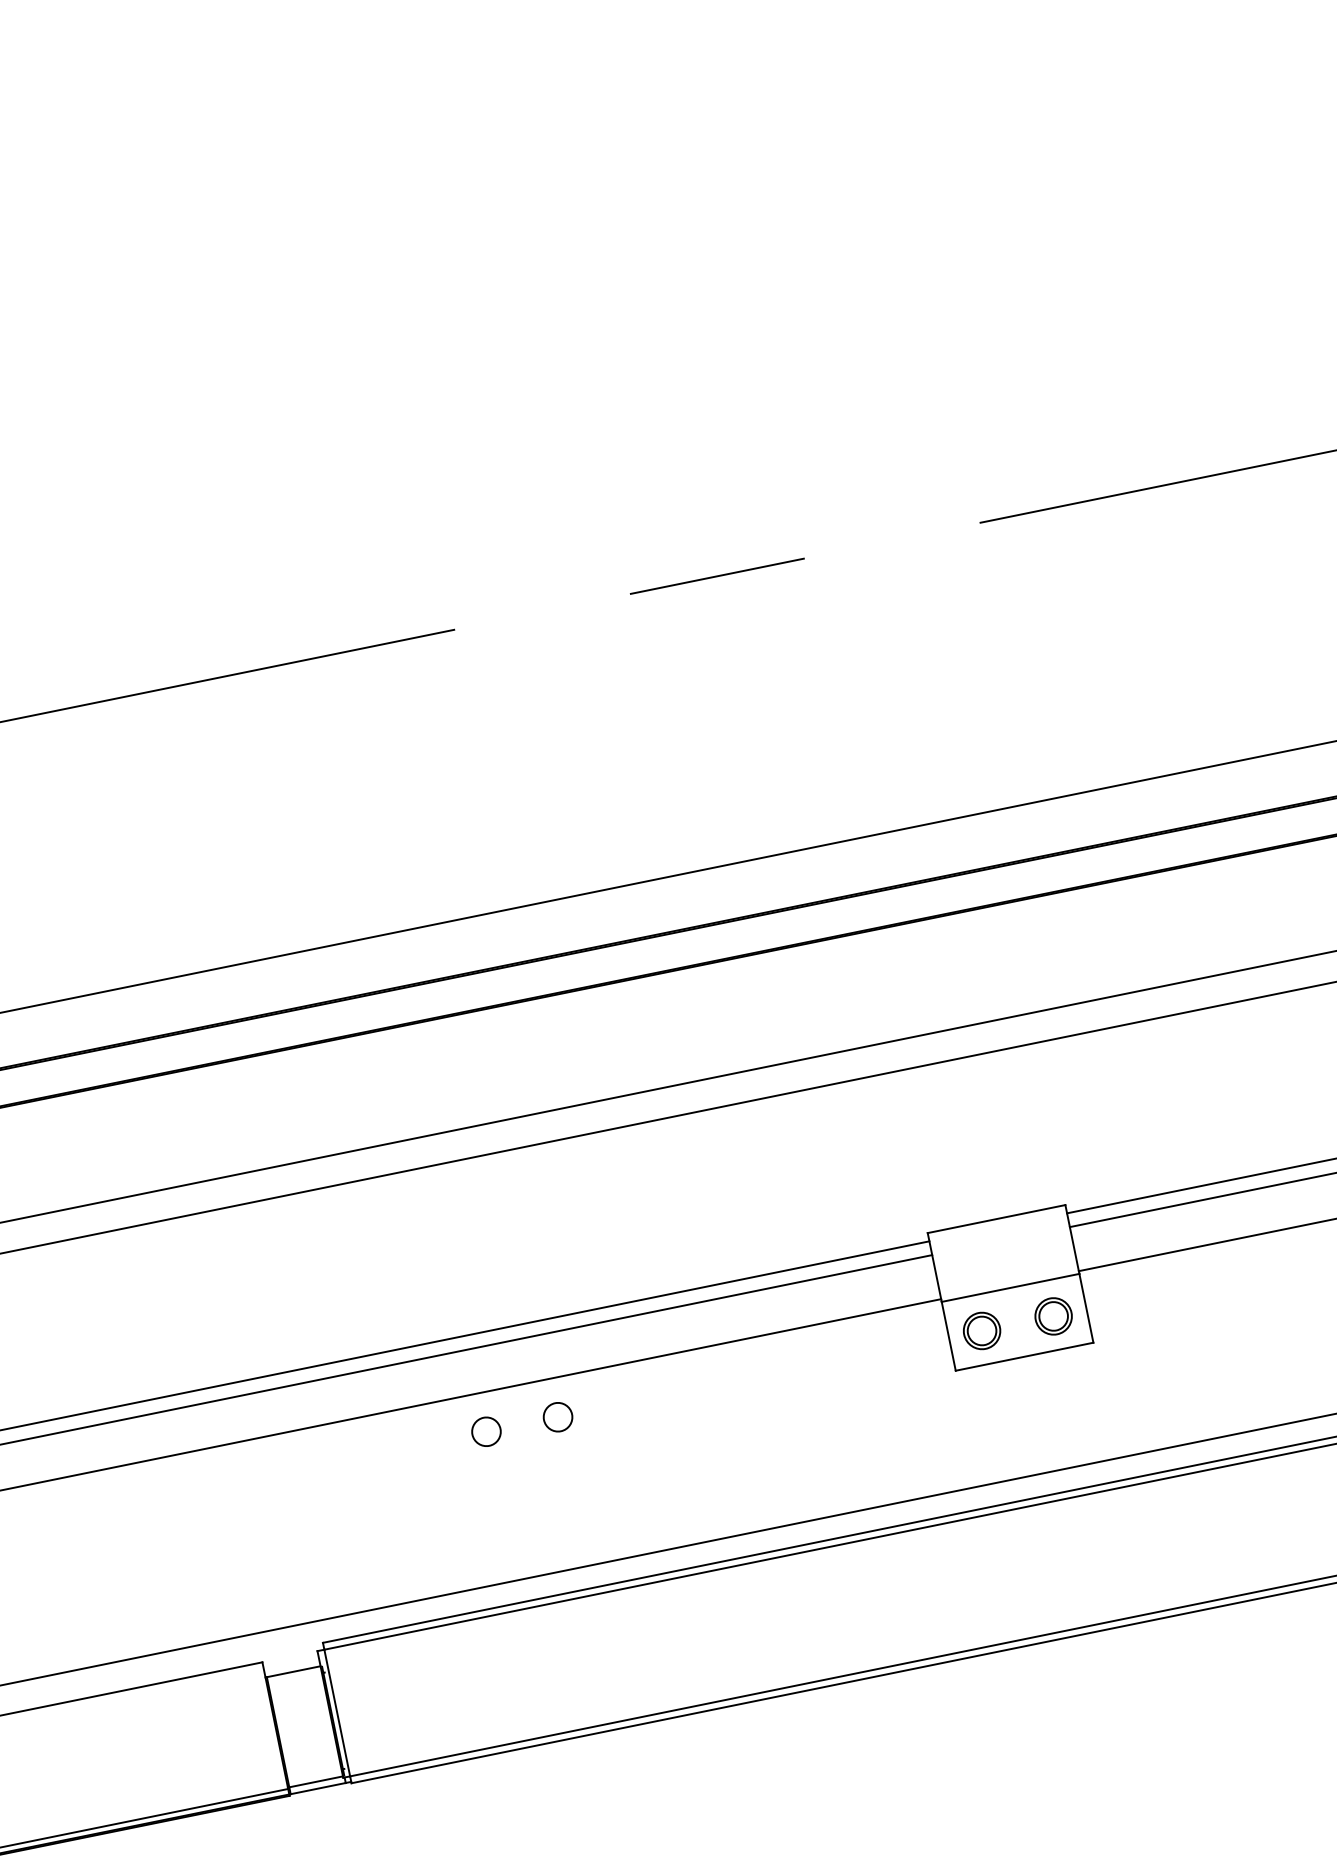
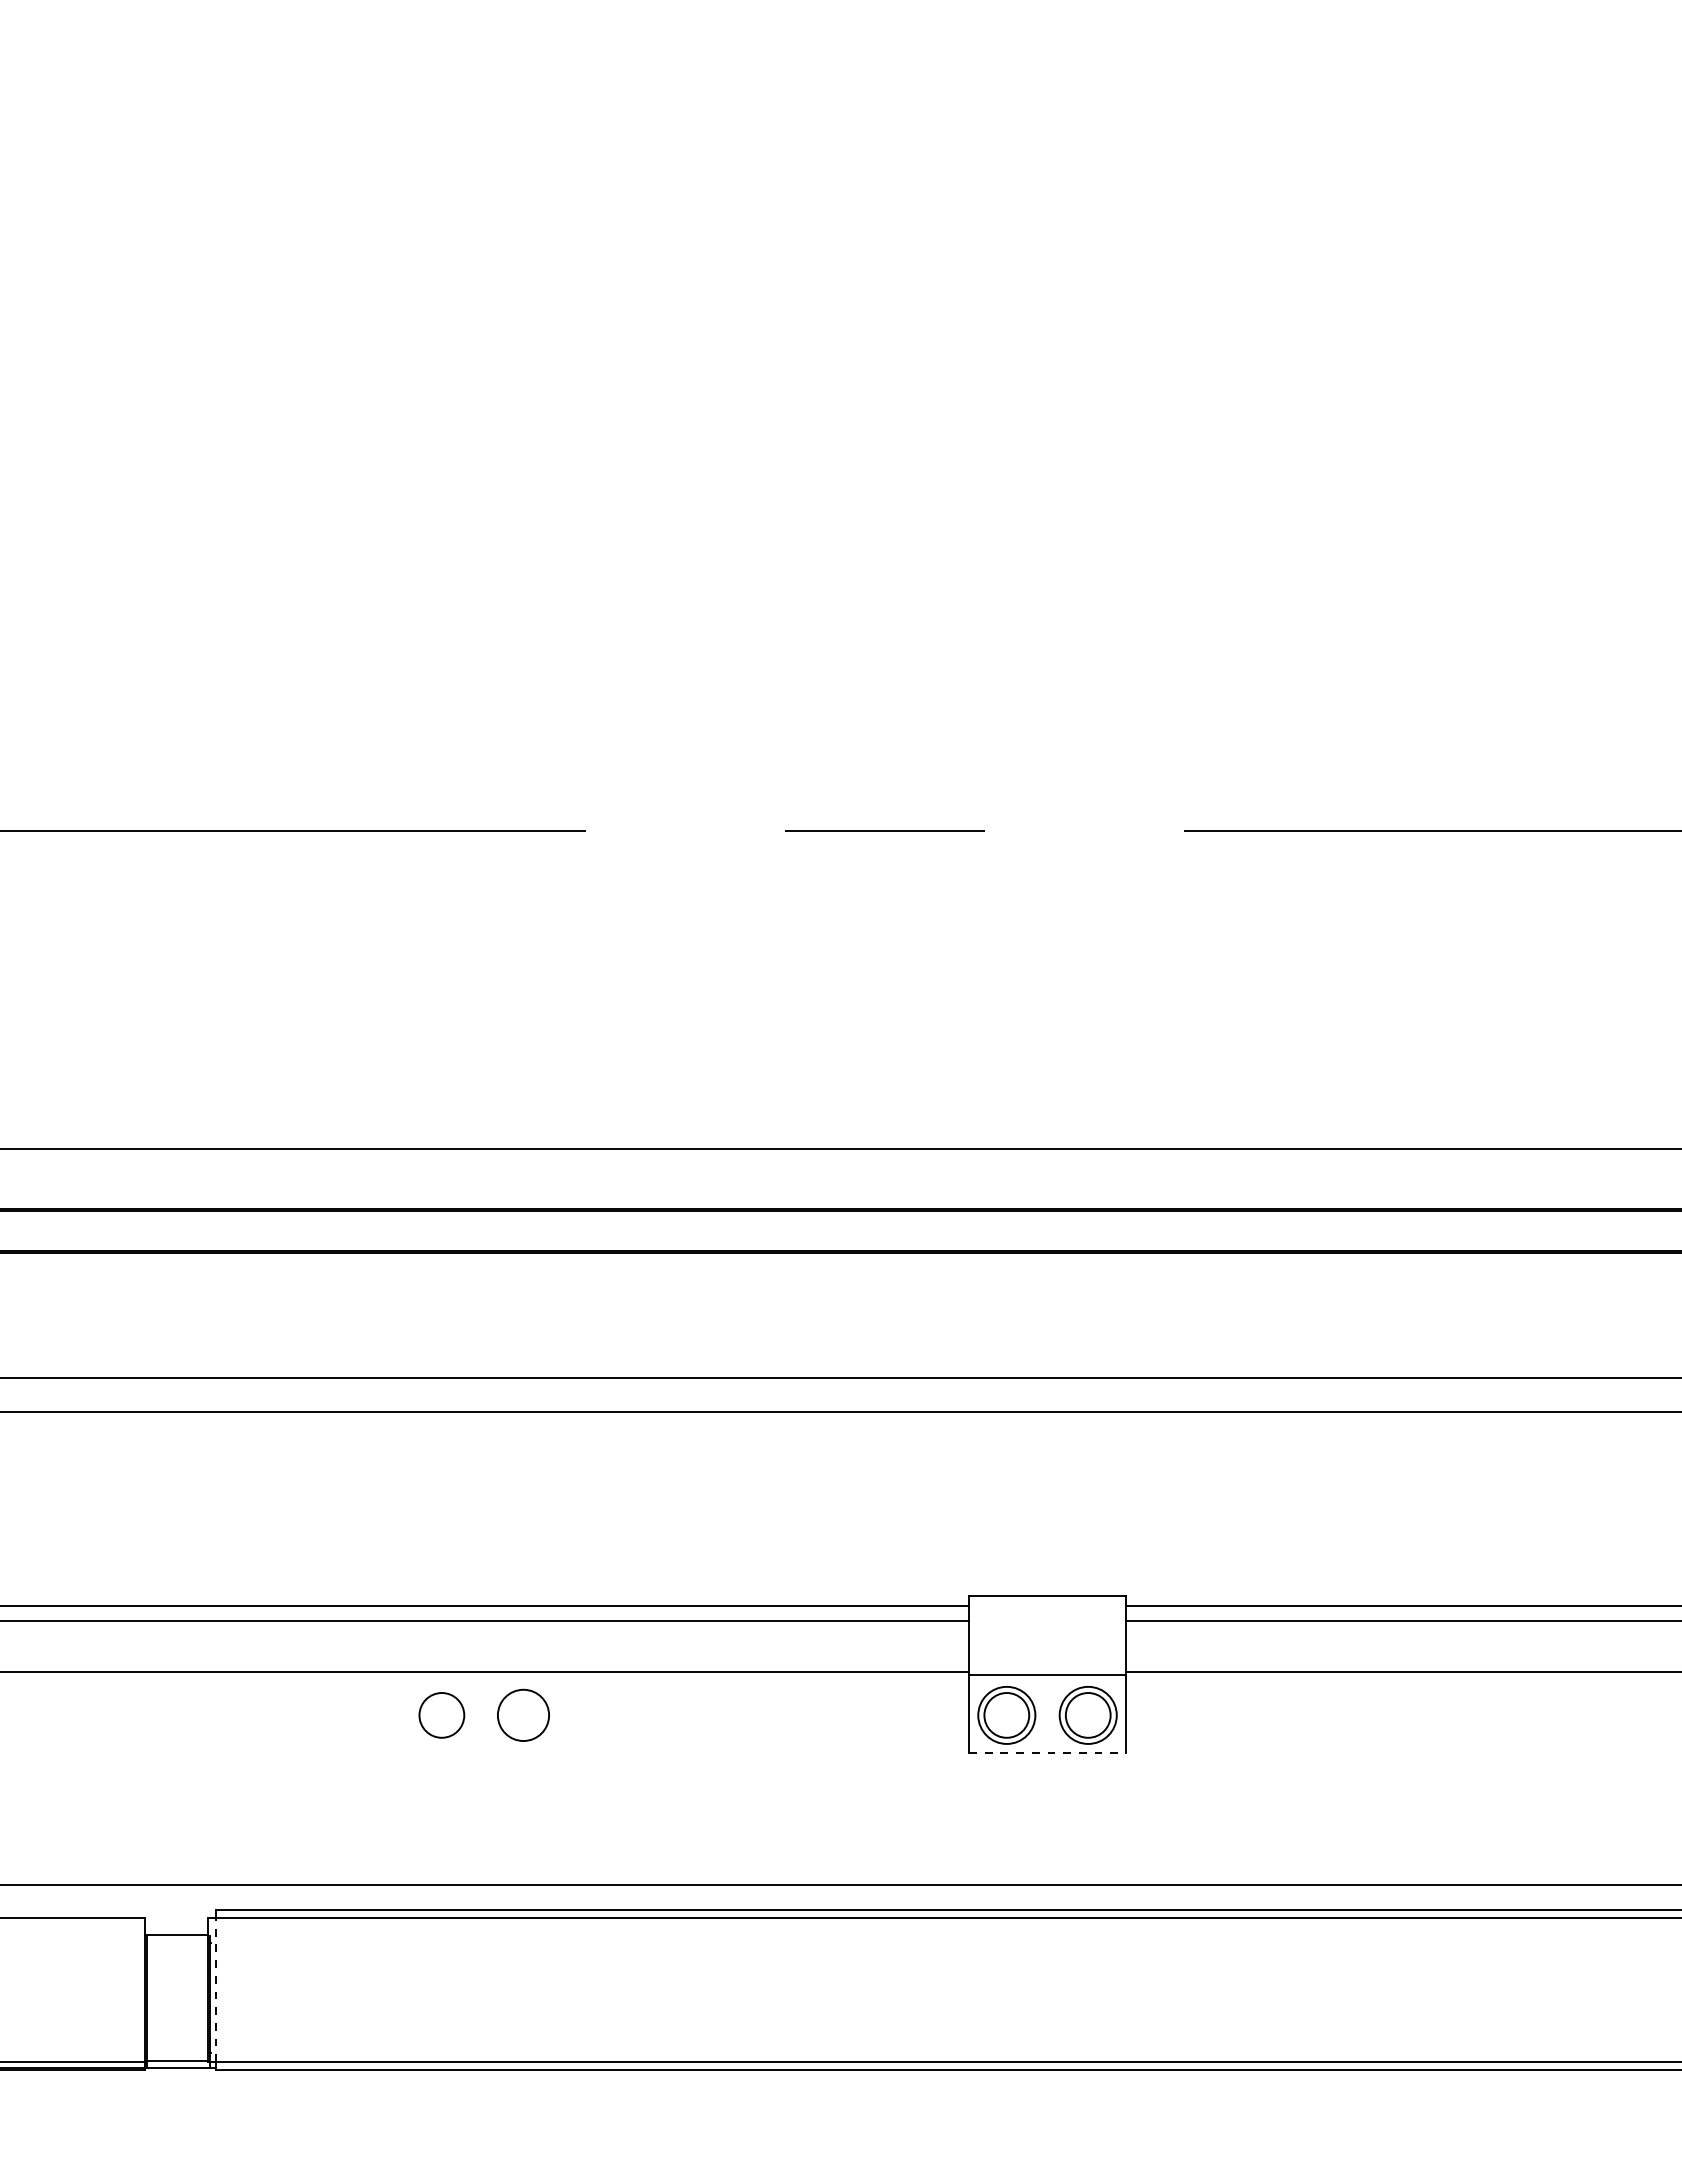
part: (1053, 1316) -> (1088, 1715), size x1.4
part: (981, 1331) -> (1006, 1715), size x1.4
line: (1025, 1356) -> (1048, 1753), solid -> dashed
circle: (558, 1417) -> (523, 1715), size x1.6
circle: (486, 1431) -> (441, 1715), size x1.4
line: (337, 1712) -> (216, 1989), solid -> dashed

